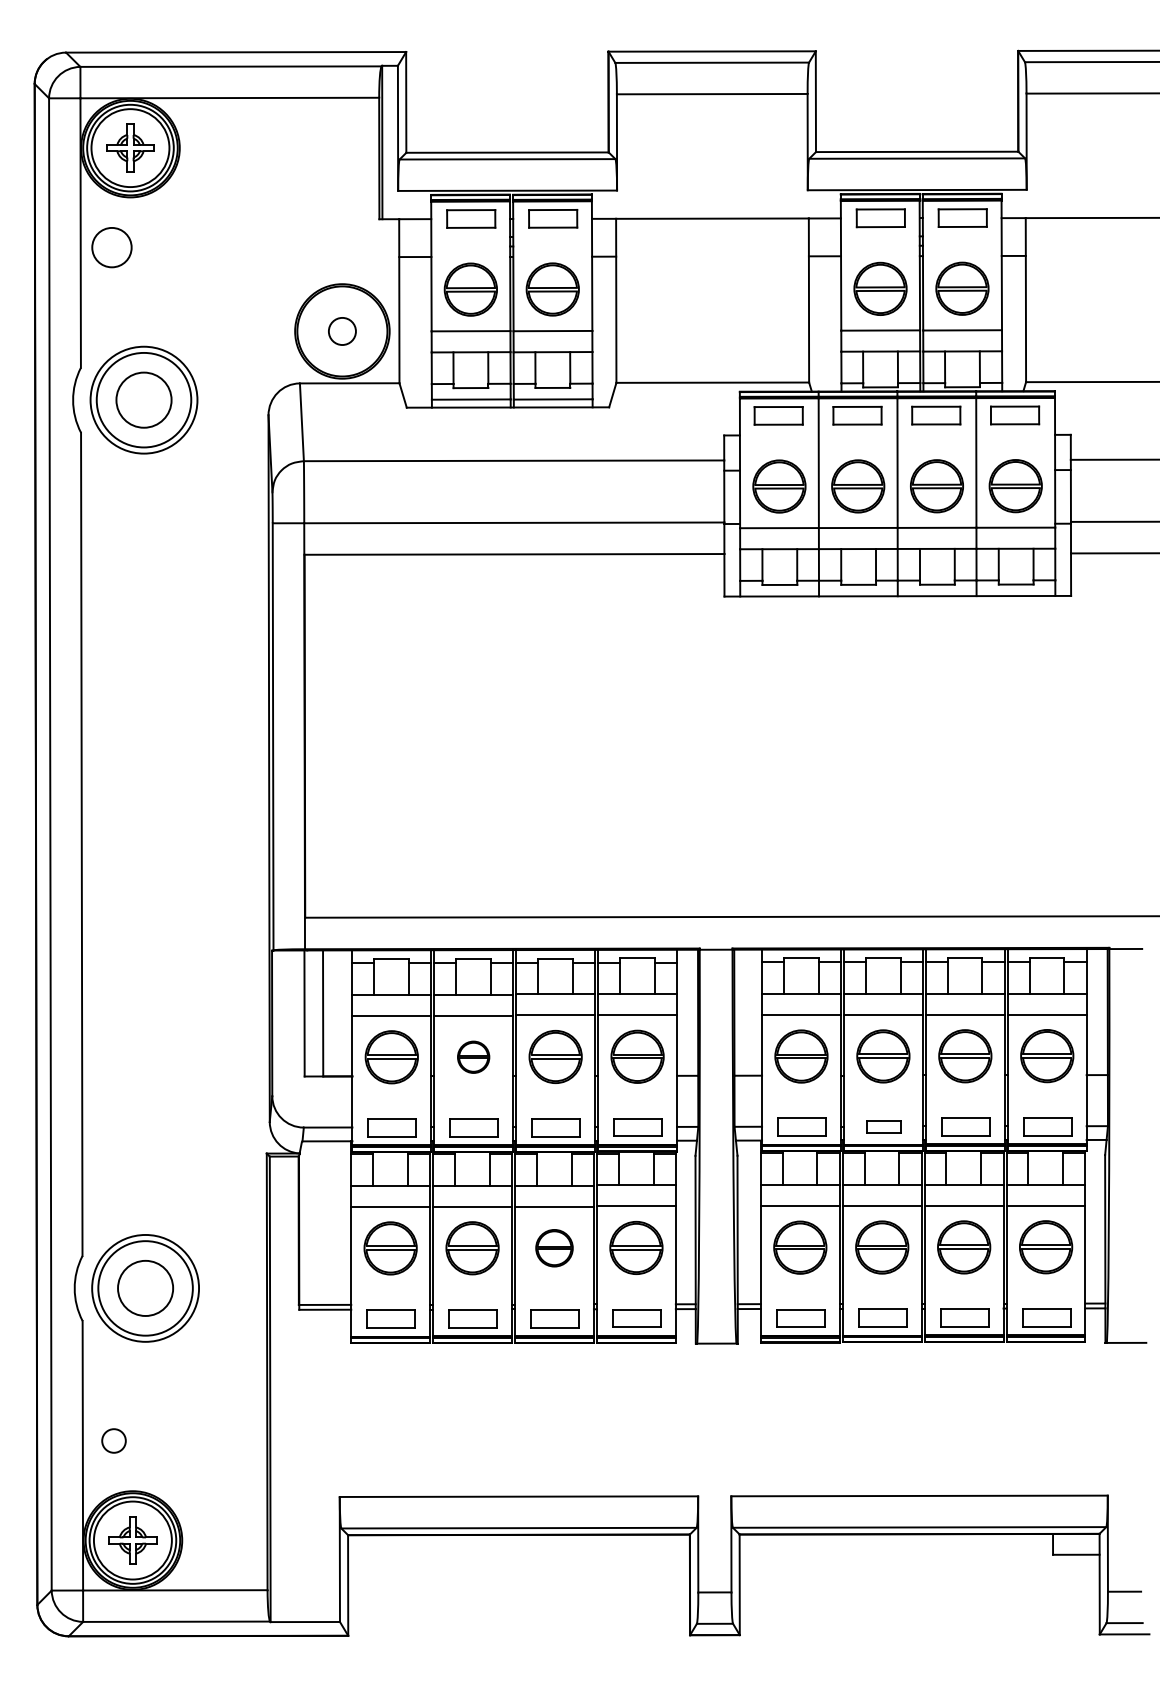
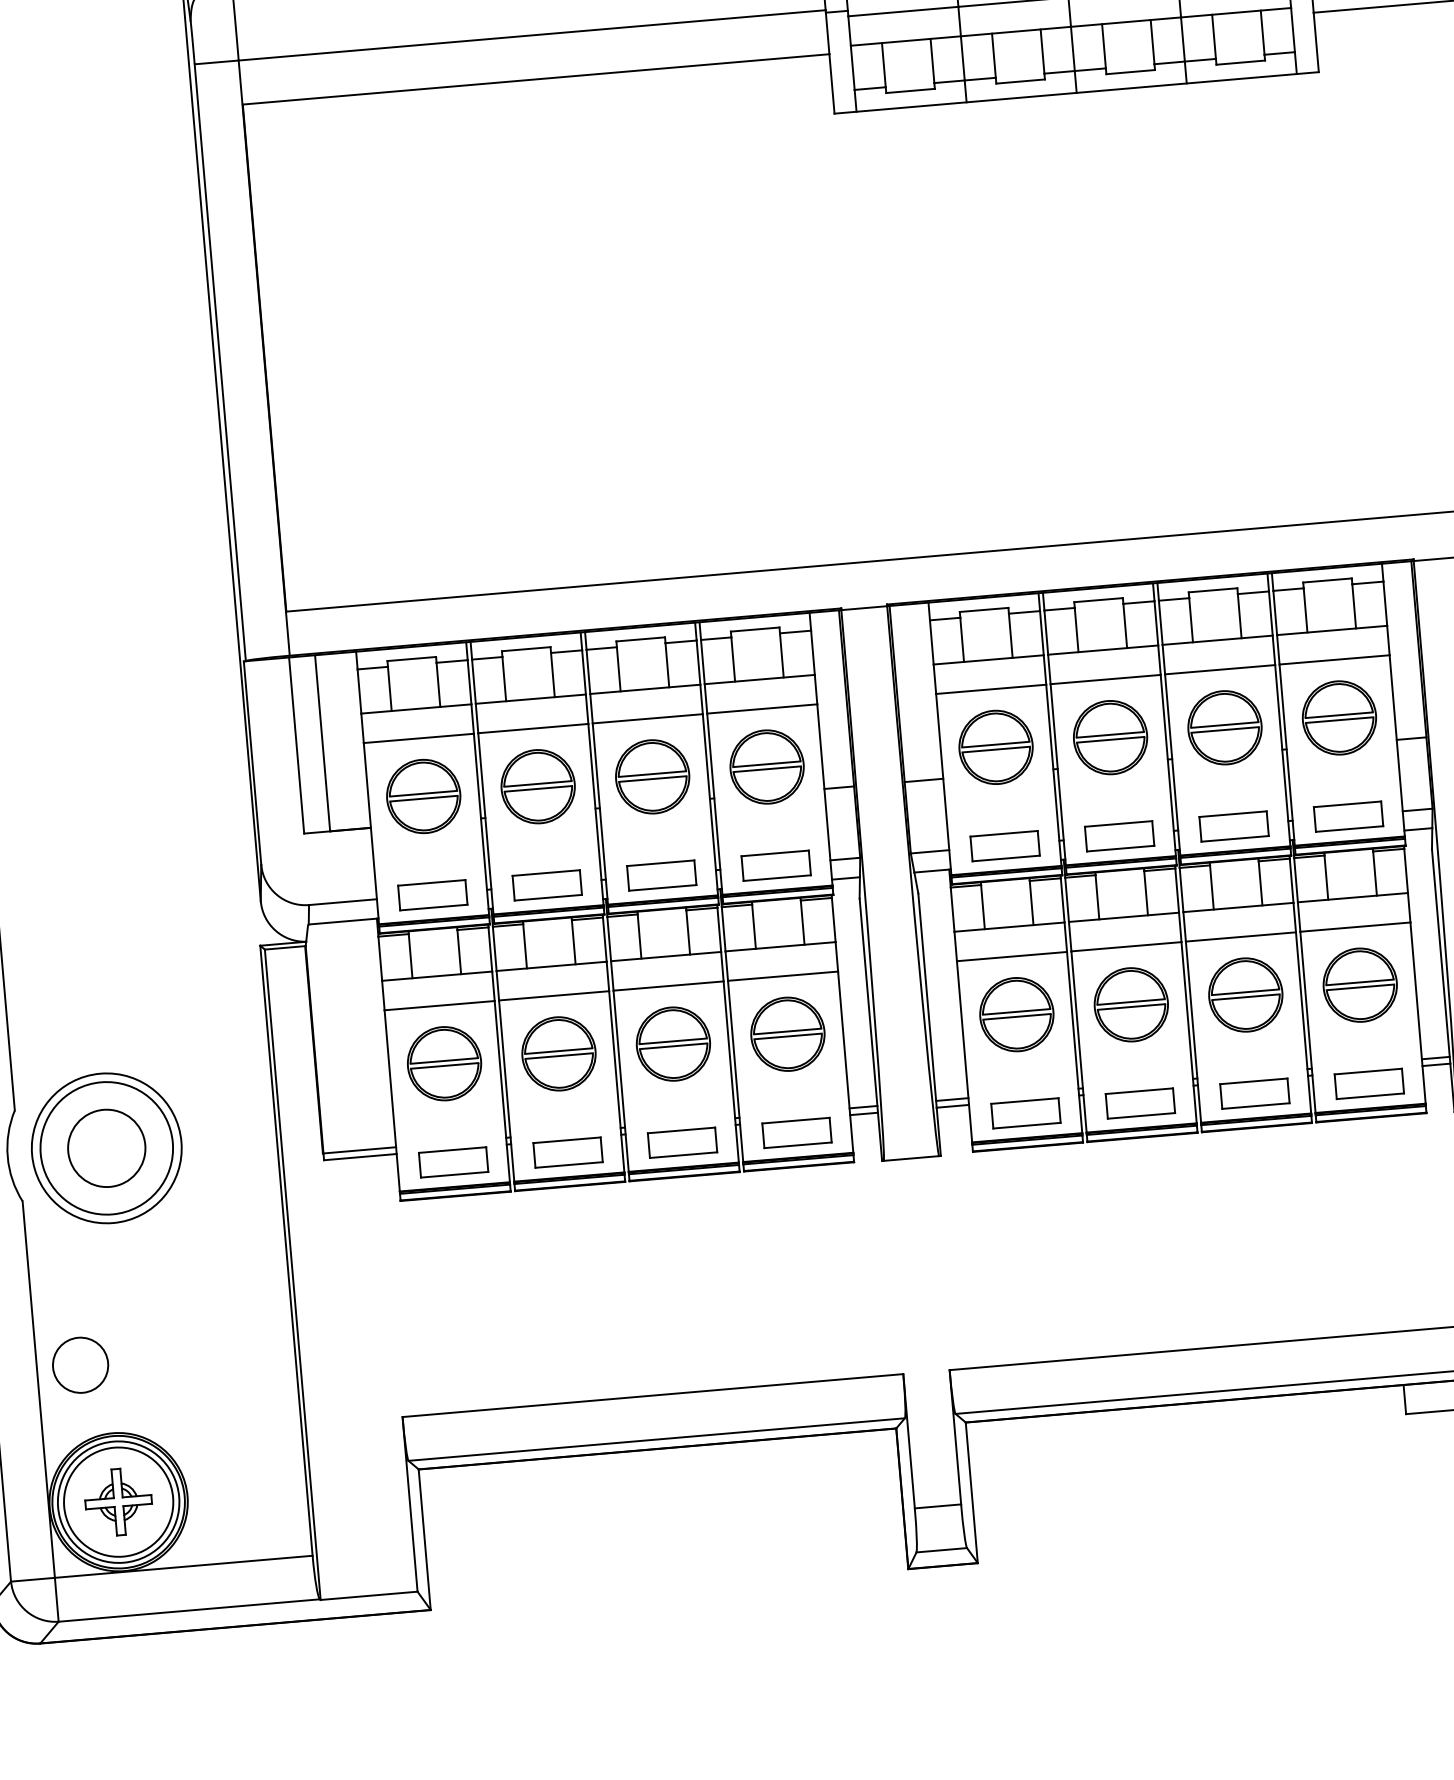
part: (473, 1057) -> (537, 787), size x1.67
part: (883, 1126) -> (1118, 835), size x1.43
part: (554, 1248) -> (673, 1044), size x1.43
circle: (113, 1440) -> (79, 1364), size x1.67

